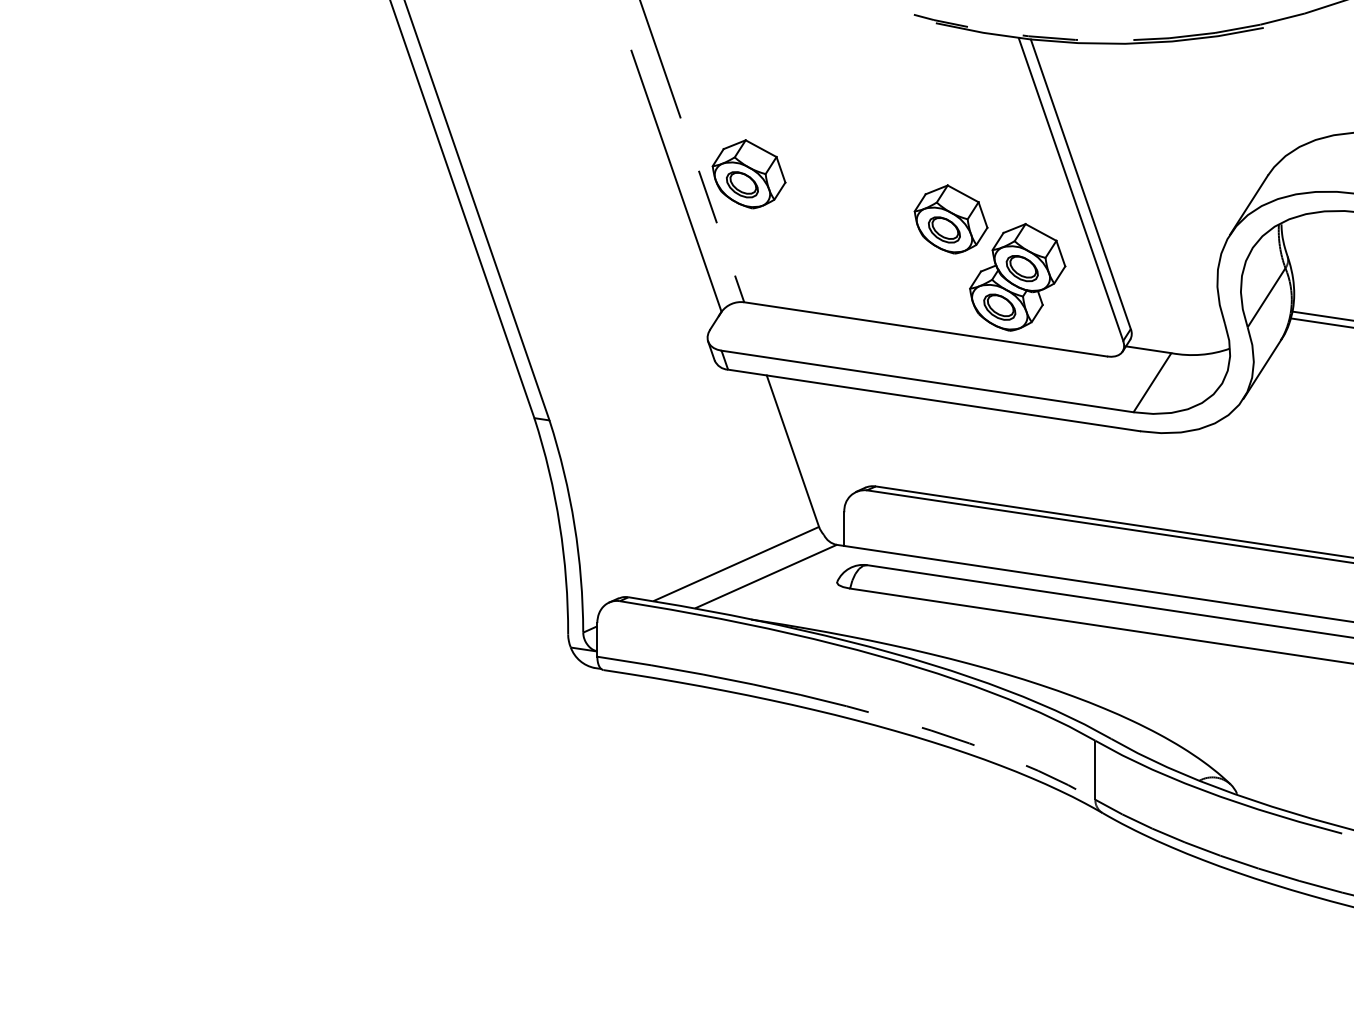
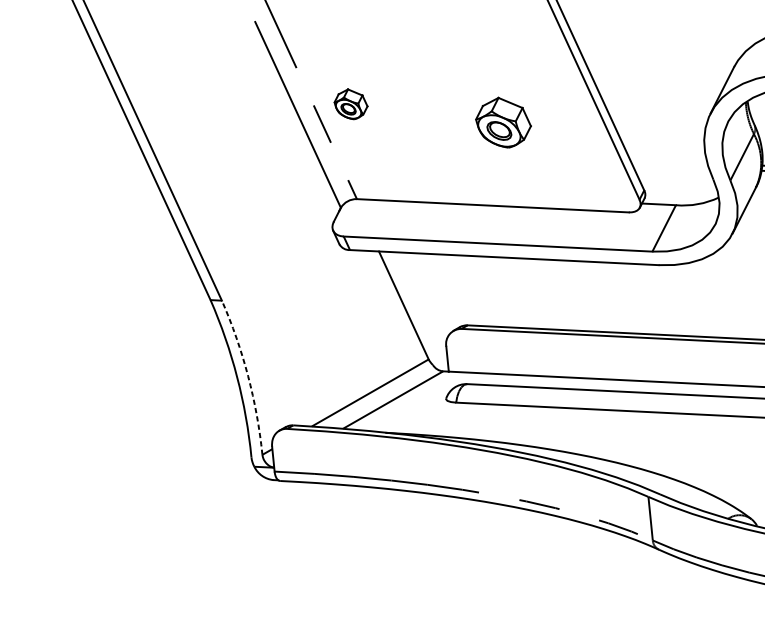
part: (748, 174) -> (350, 104), size x0.6
part: (1017, 277) -> (556, 160), removed
arc: (574, 525) -> (248, 376), solid -> dashed

